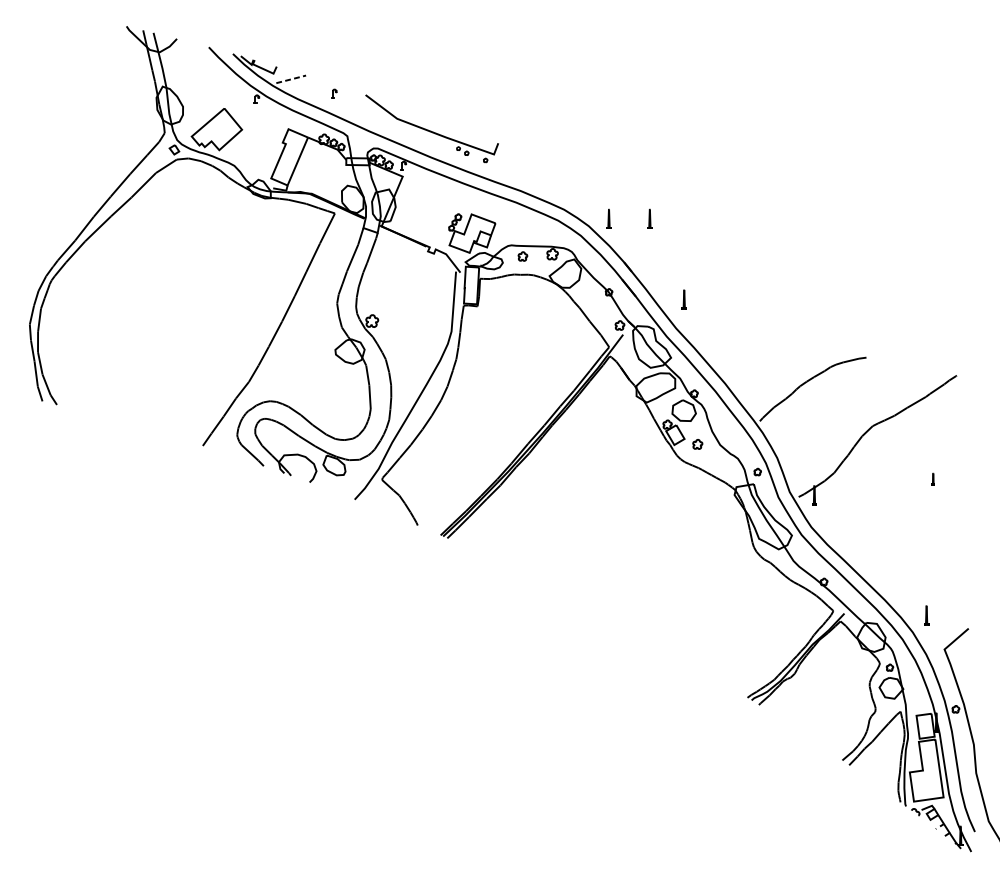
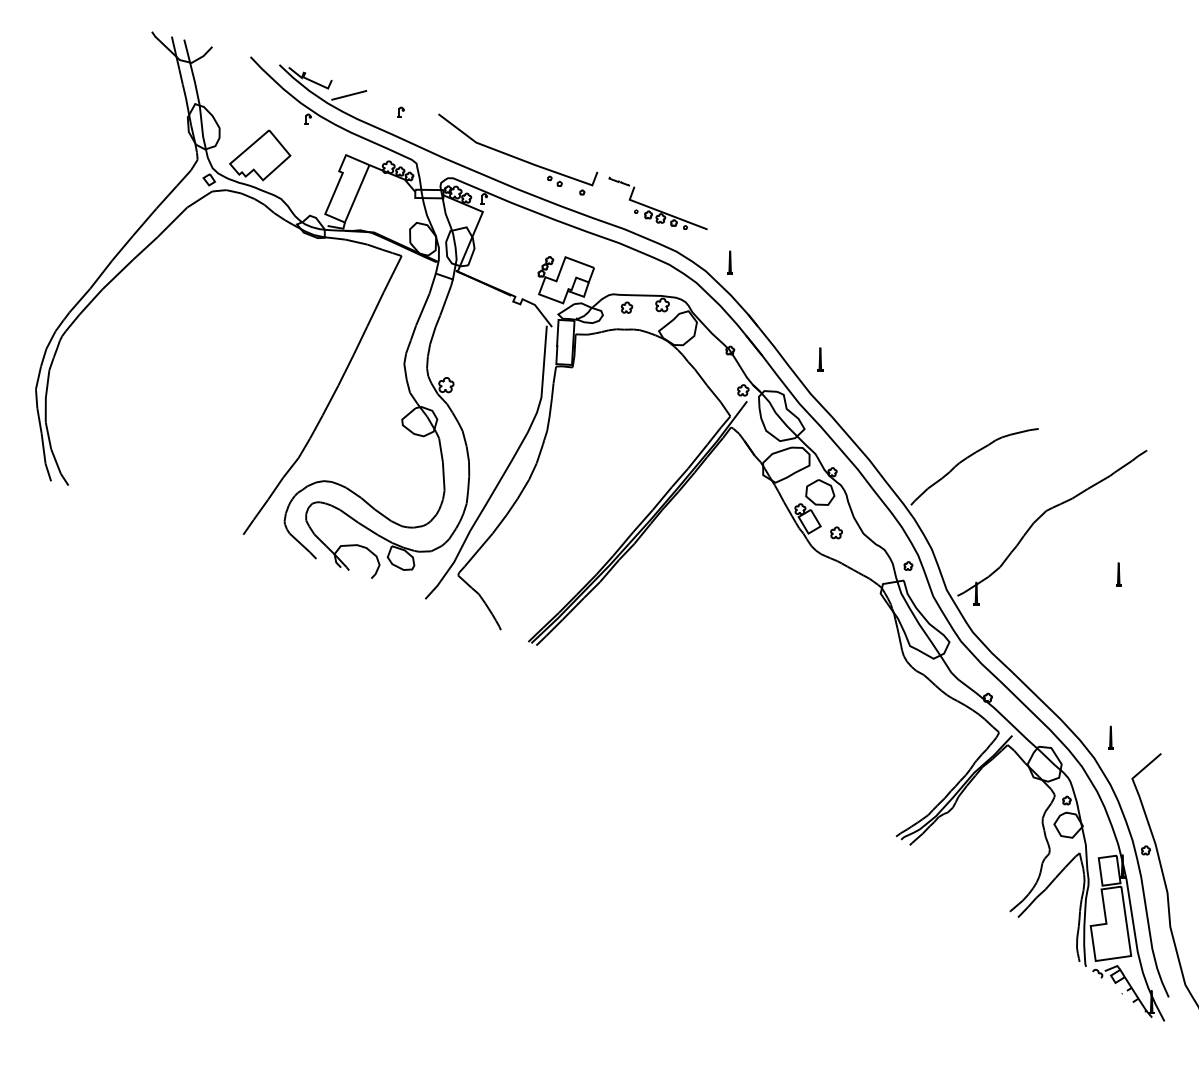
line: (291, 79) -> (349, 95), dashed -> solid
part: (548, 169) -> (657, 203), added
part: (649, 218) -> (778, 262), removed
part: (933, 479) -> (1118, 574), size x1.67

